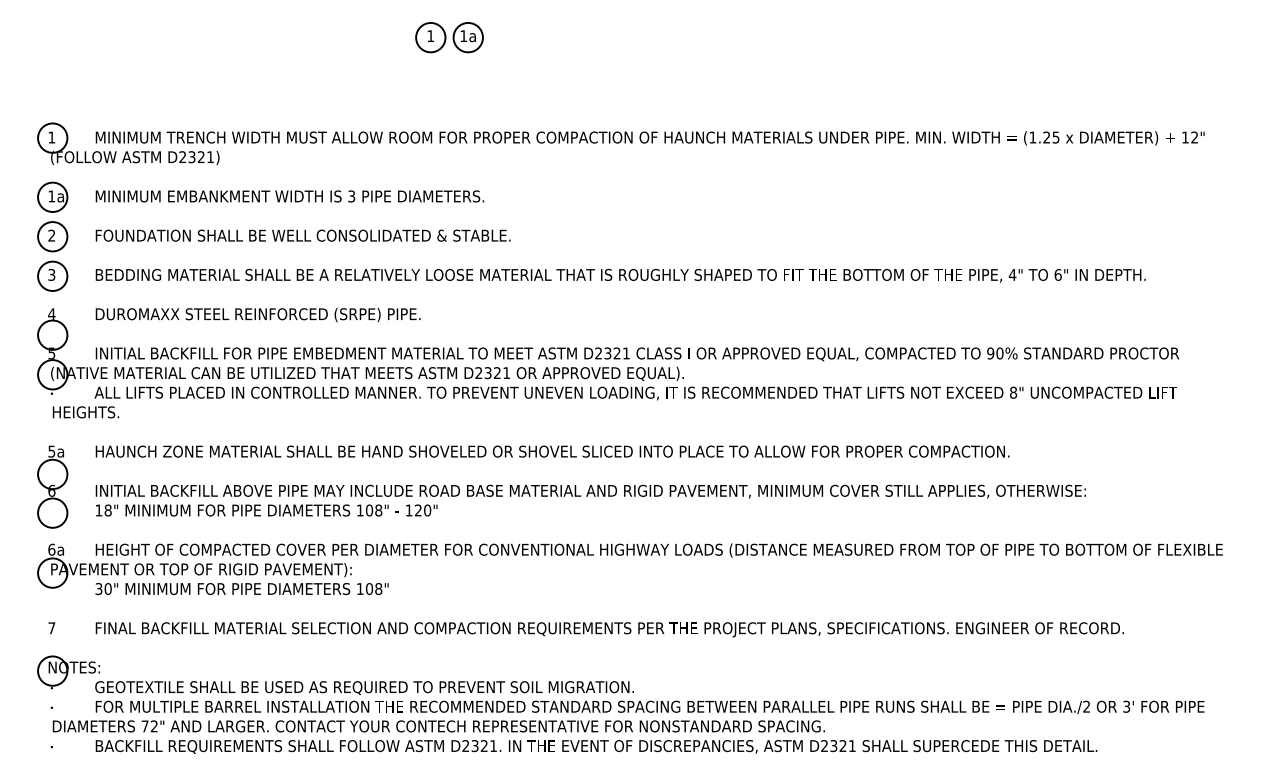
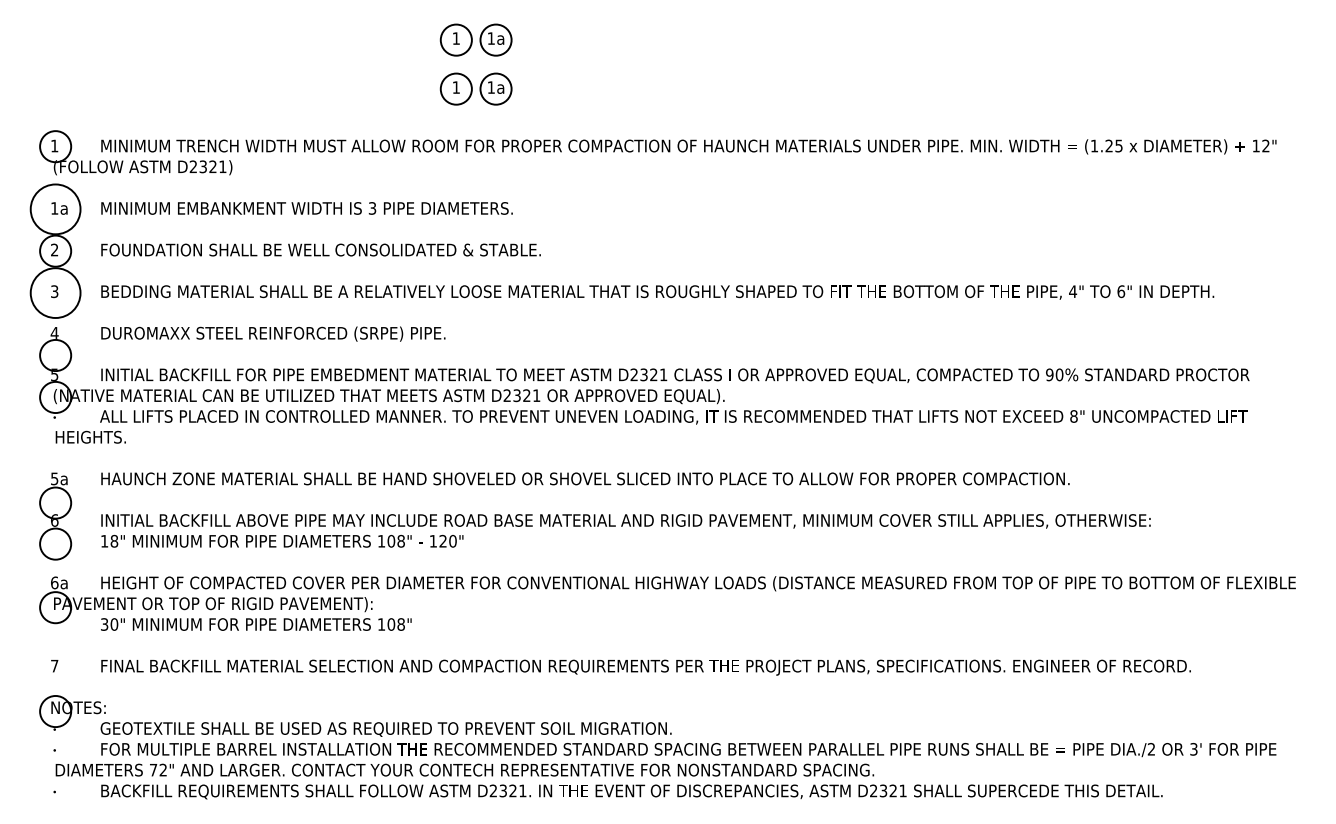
part: (448, 83) -> (475, 88), added
circle: (52, 196) -> (55, 208), size x1.6
circle: (52, 275) -> (55, 292), size x1.6

